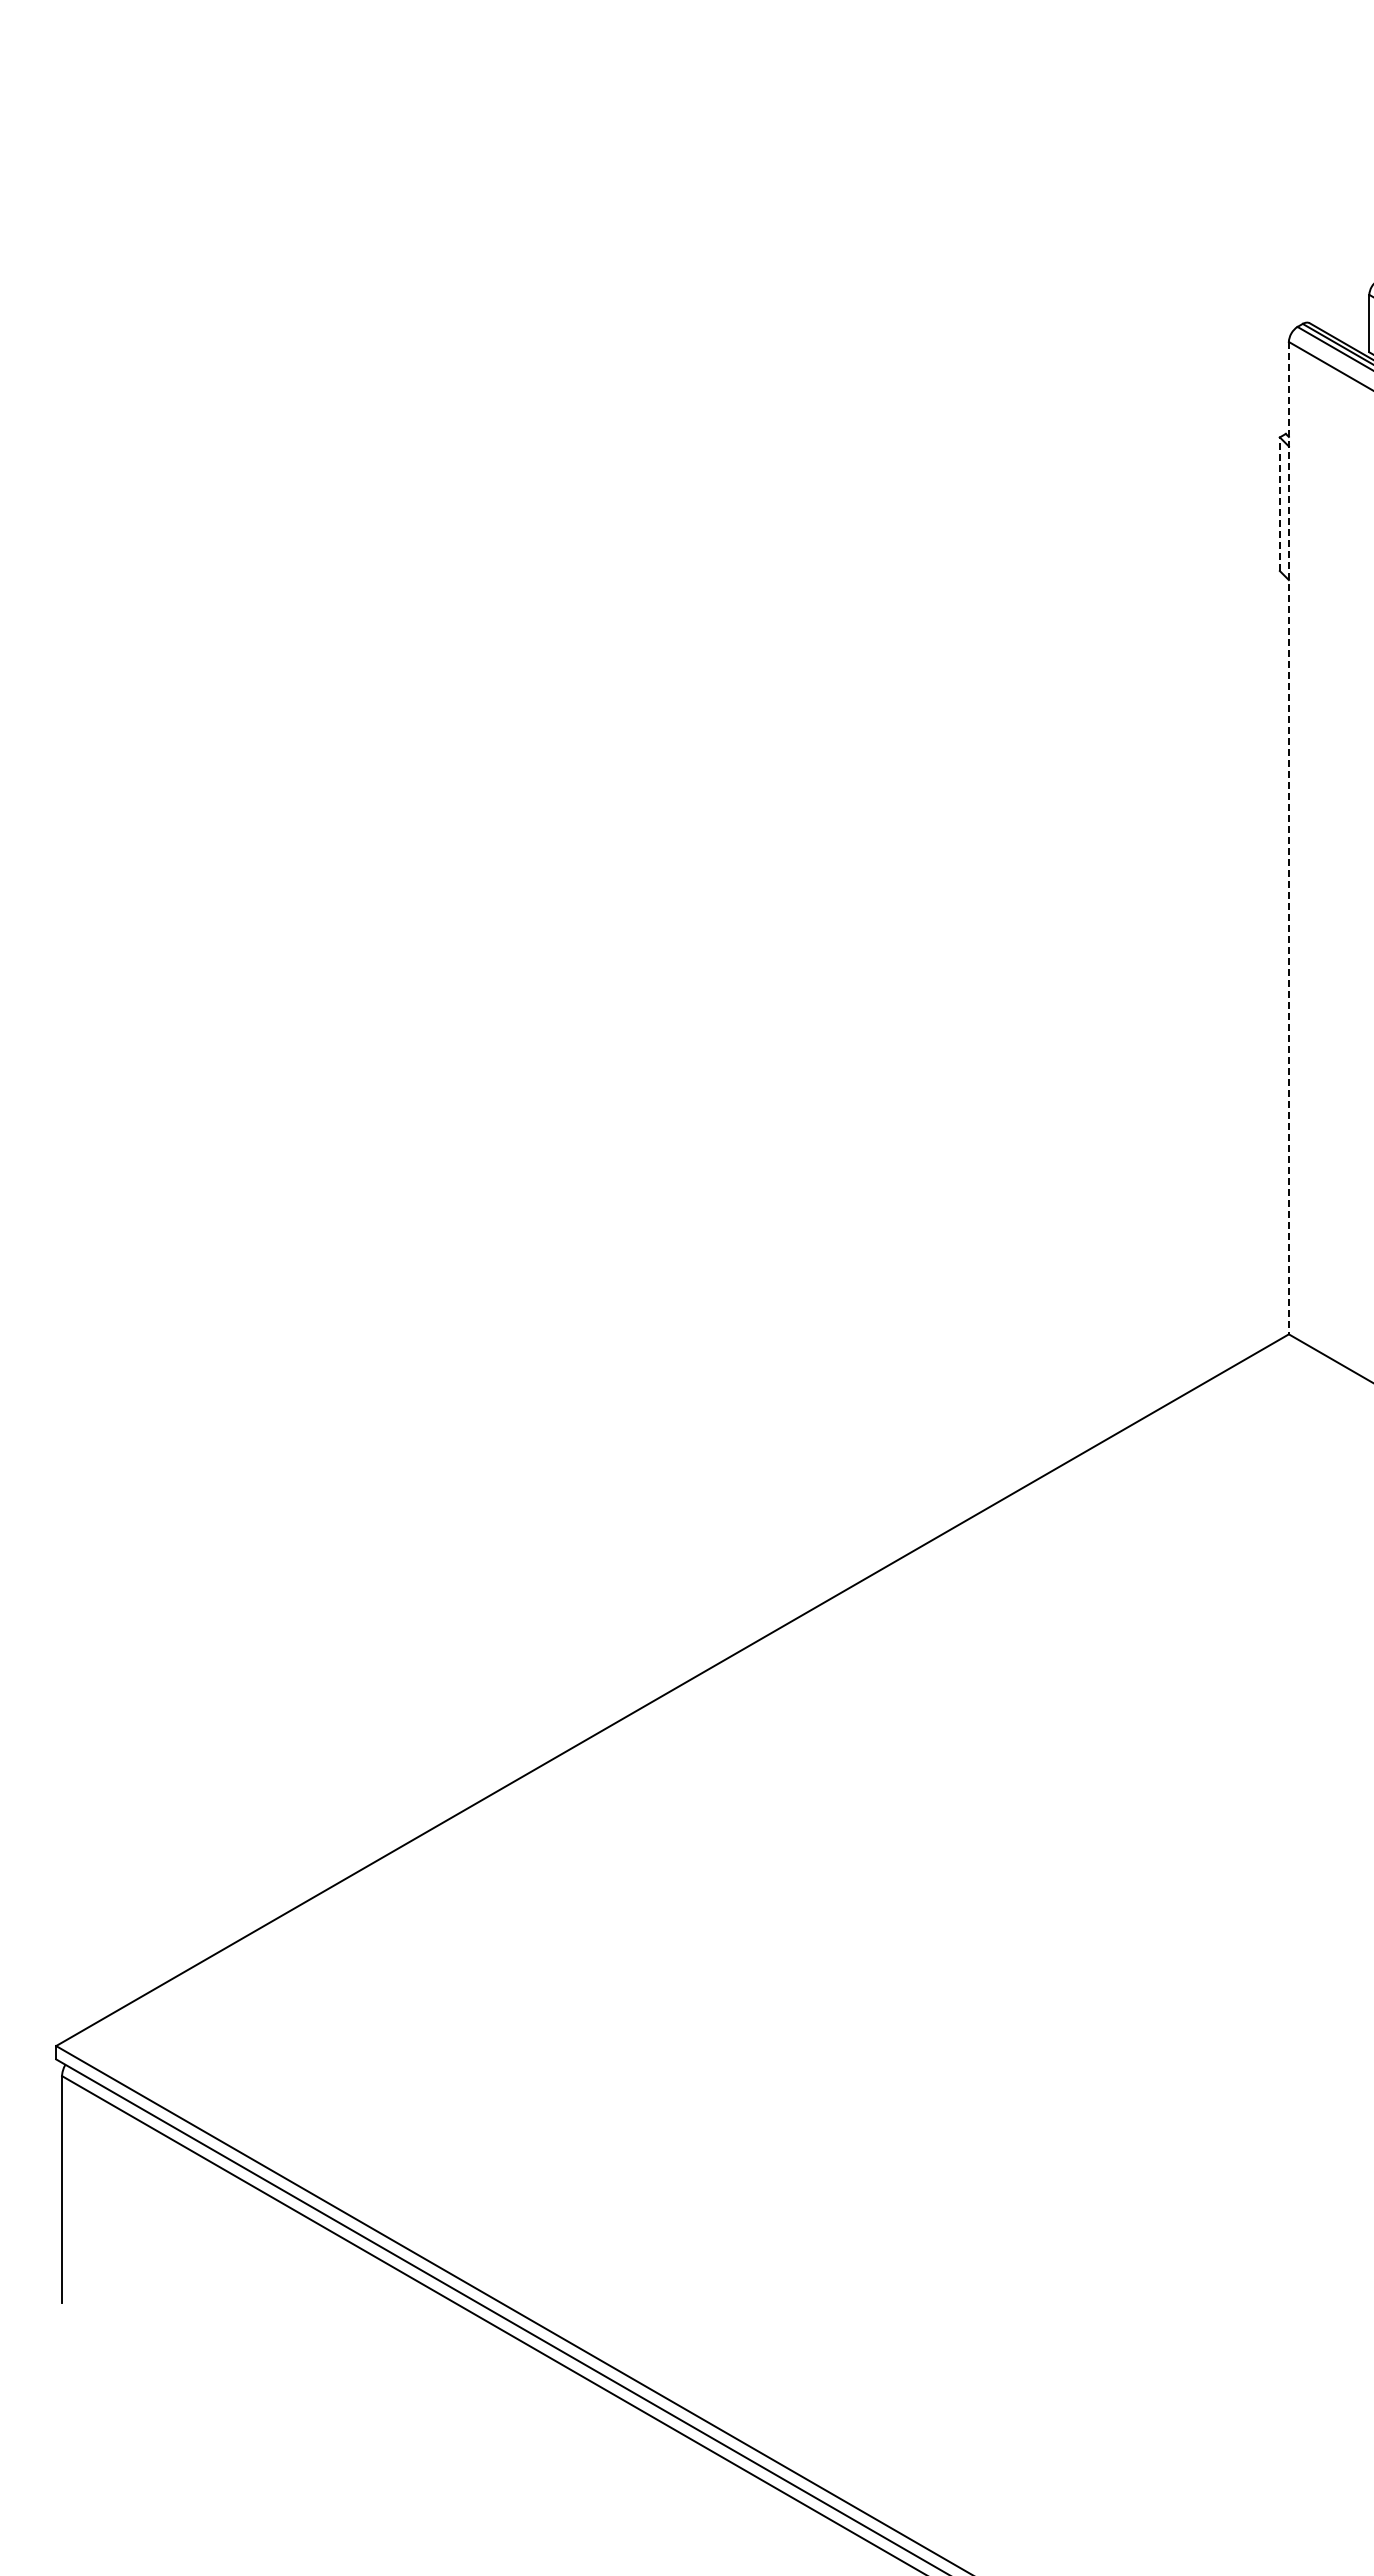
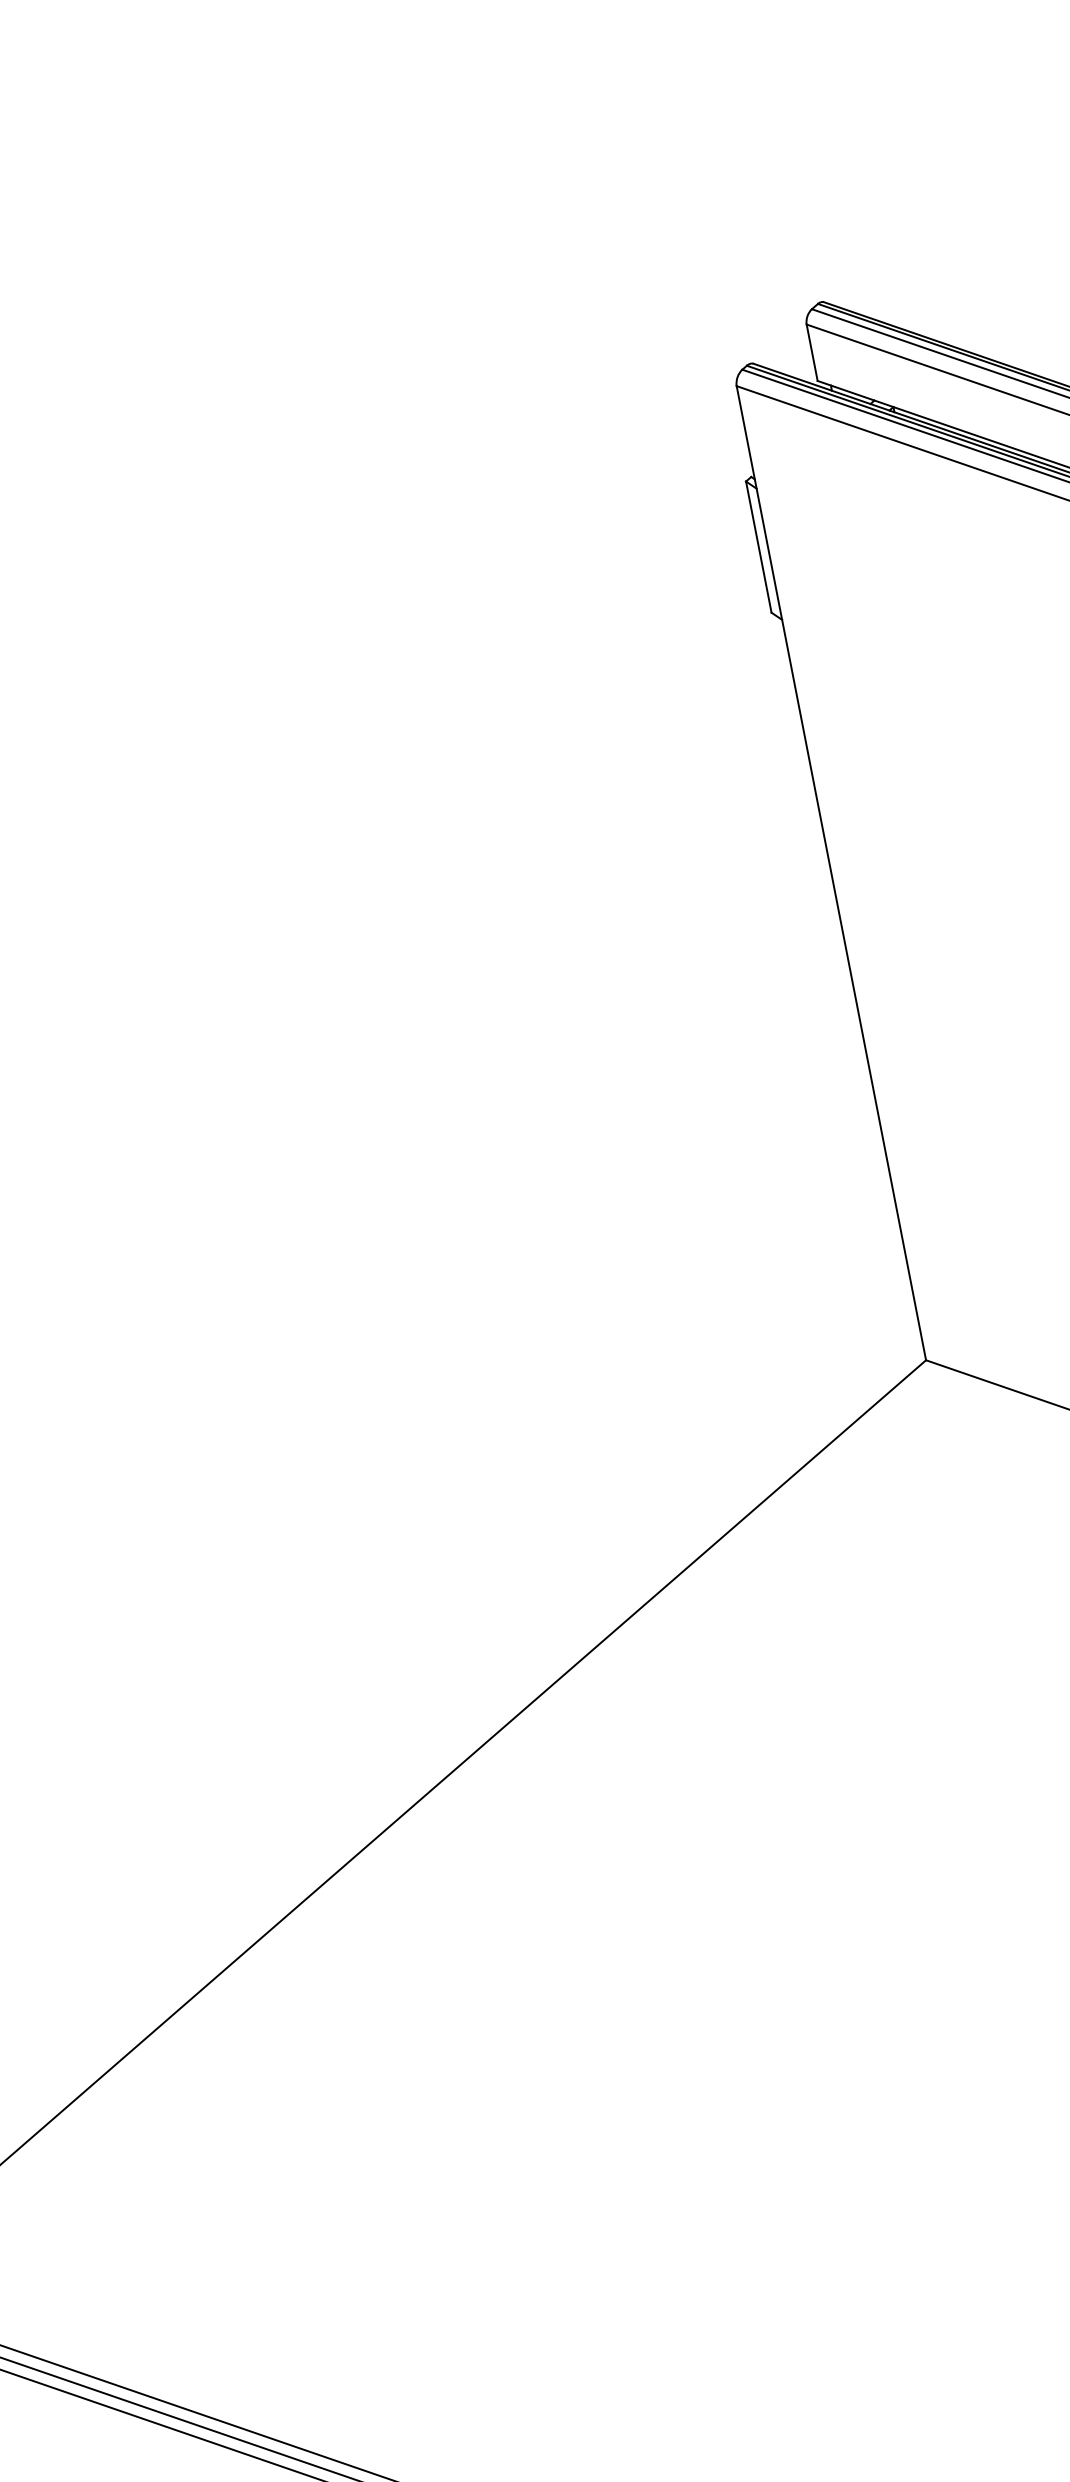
line: (1279, 504) -> (758, 547), dashed -> solid
line: (1288, 838) -> (831, 873), dashed -> solid

